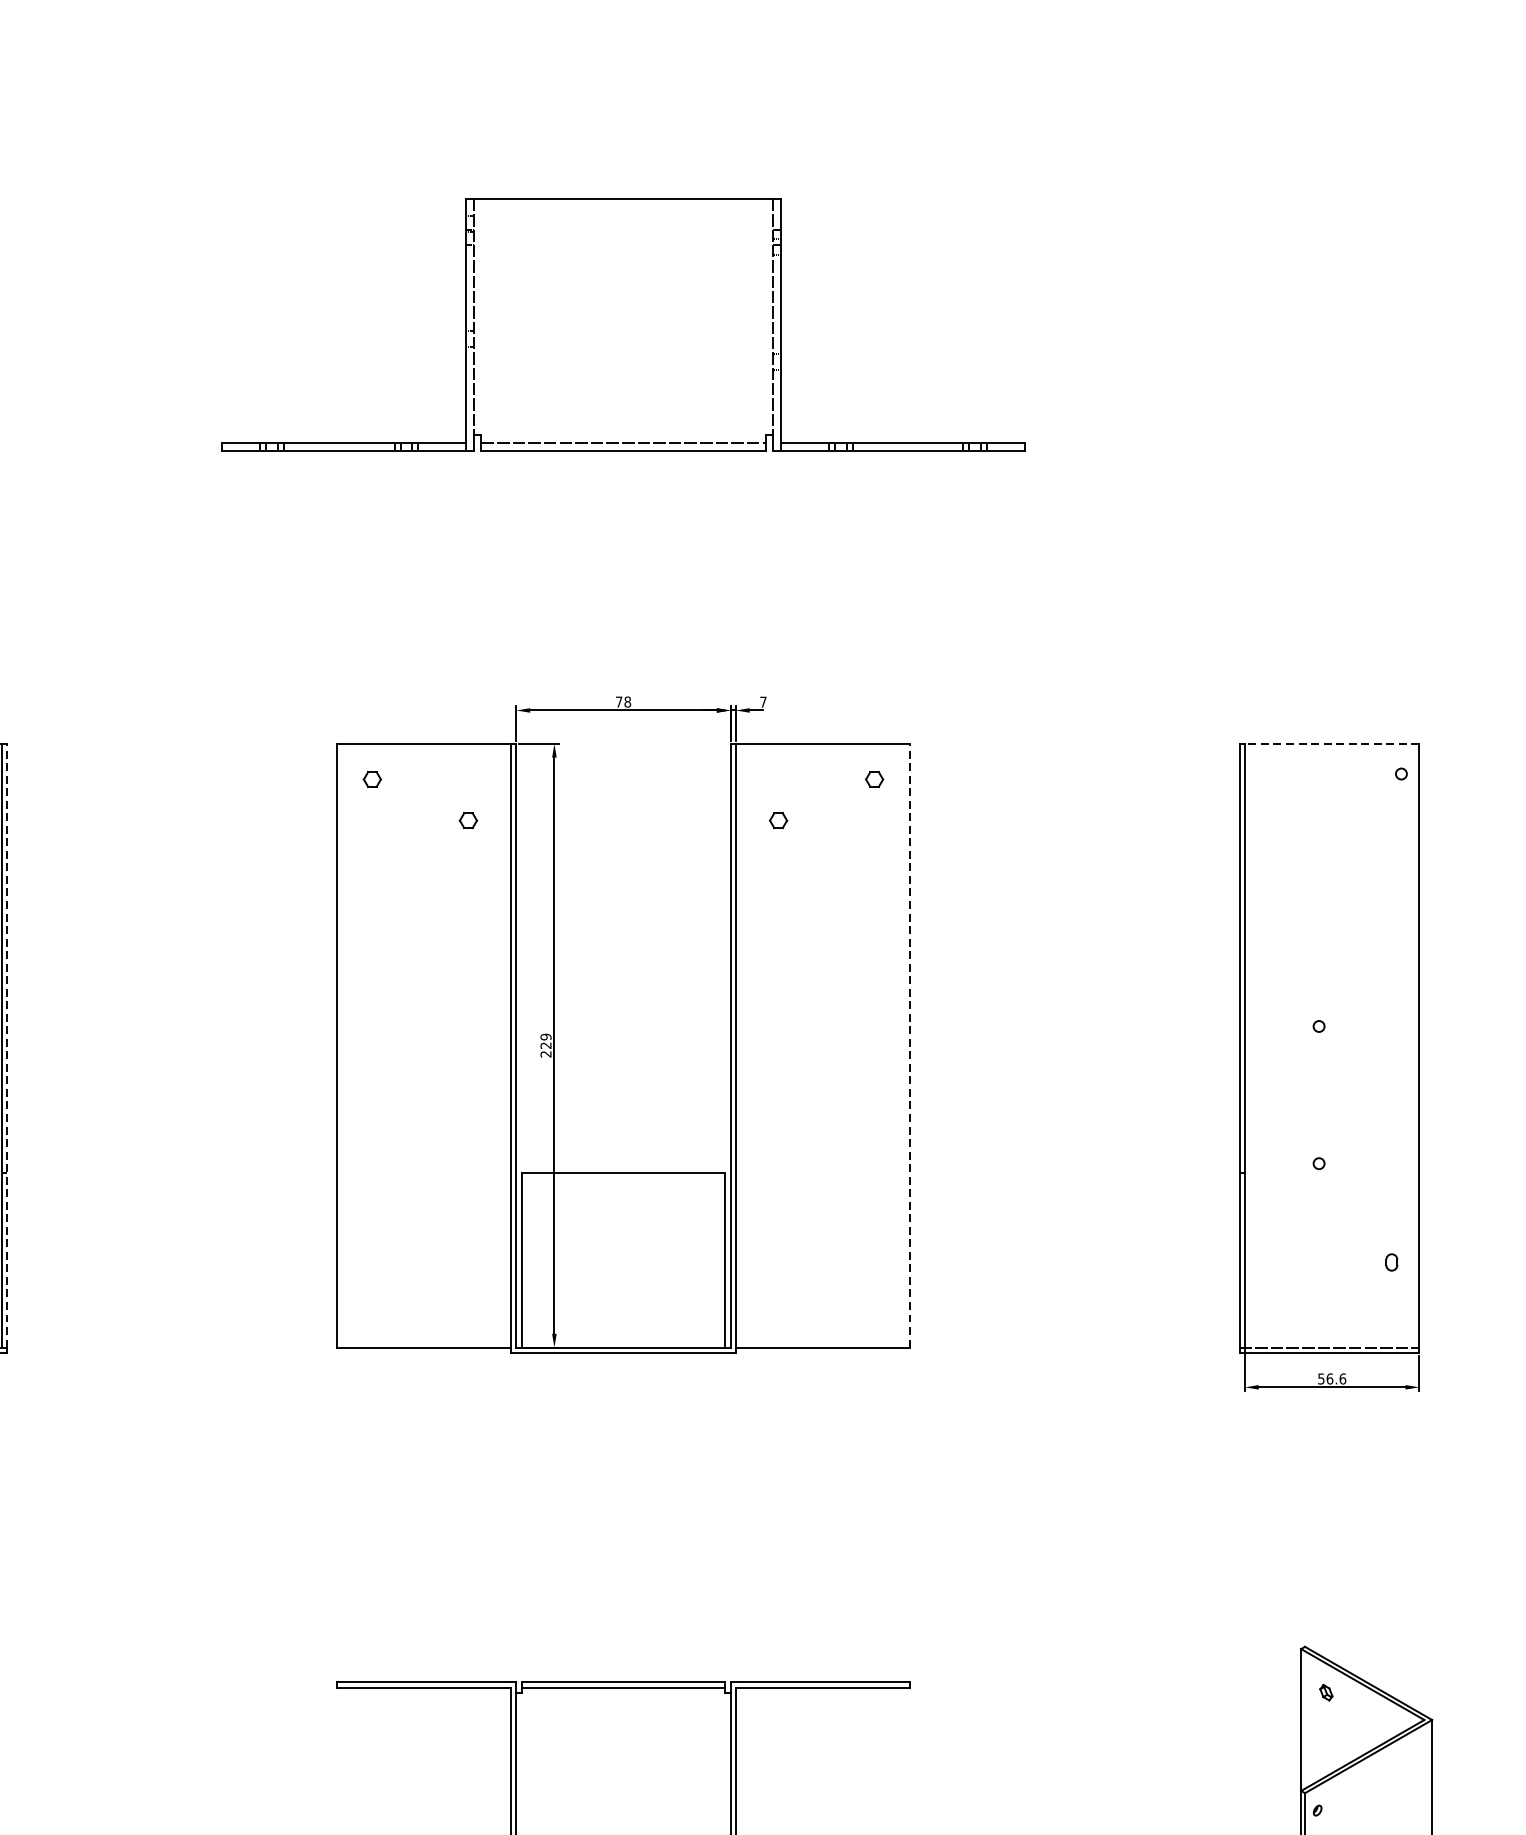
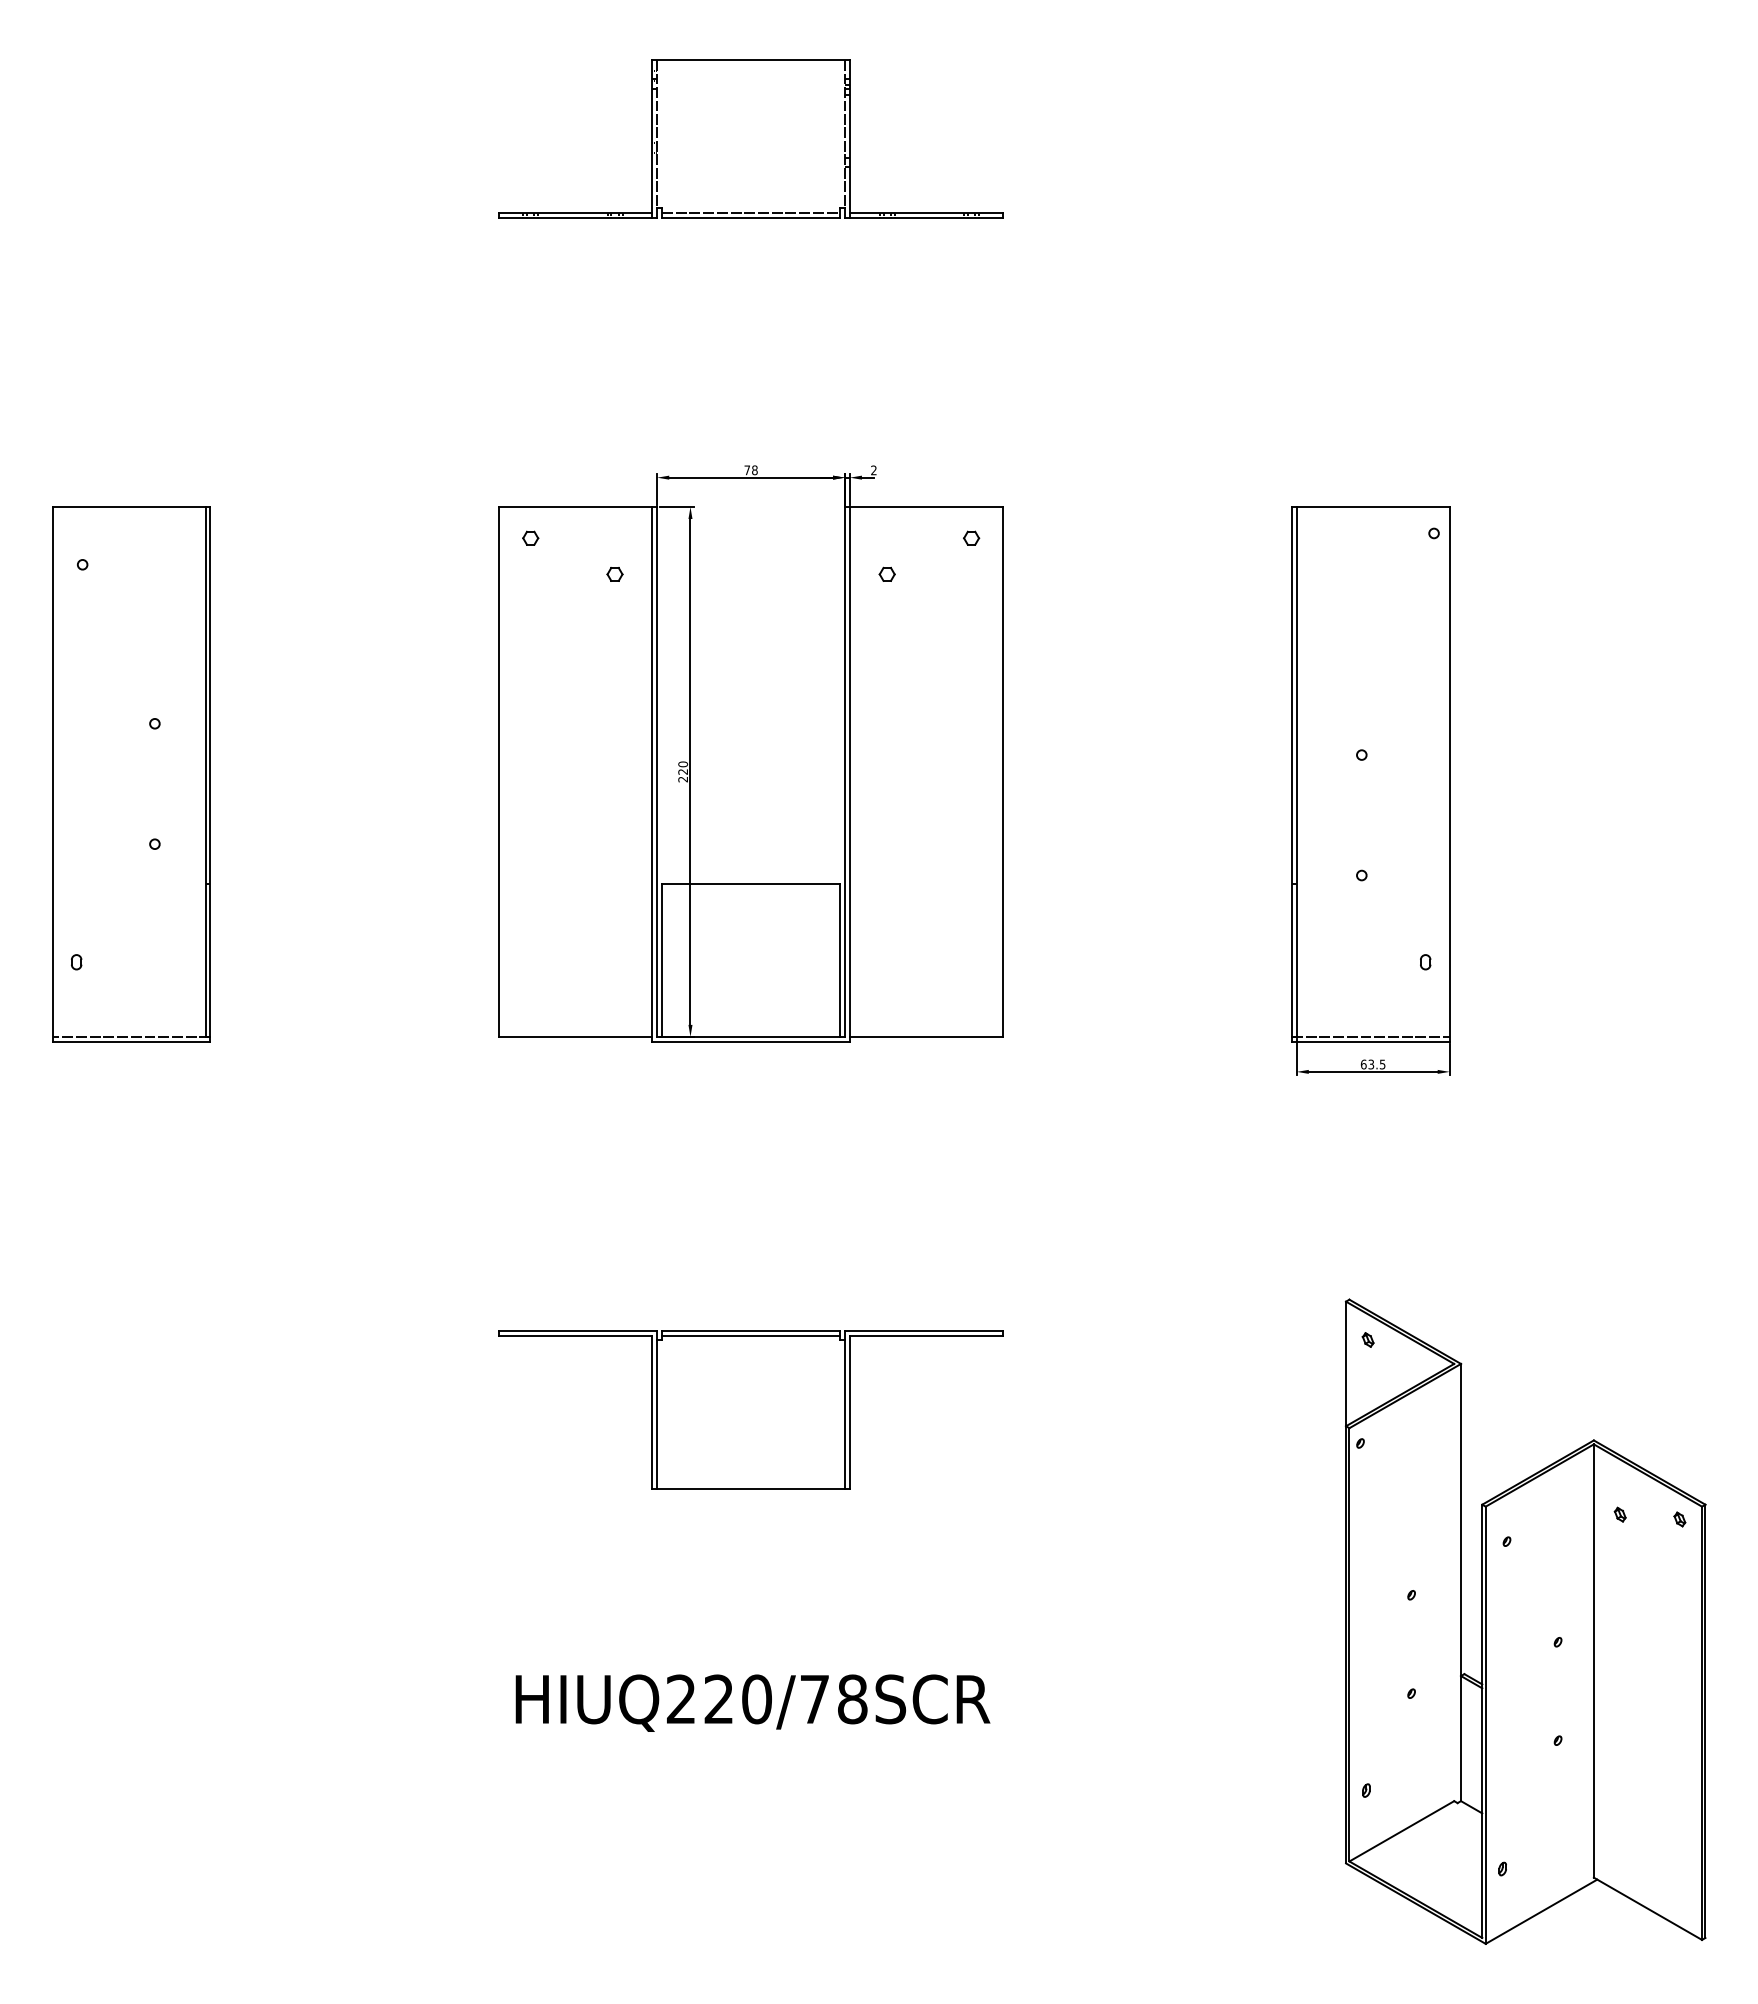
part: (622, 324) -> (750, 138), size x0.71
text: (762, 702) -> (873, 470), 7 -> 2
line: (1331, 743) -> (1372, 506), dashed -> solid
text: (546, 1037) -> (683, 764), 229 -> 220
line: (7, 1045) -> (210, 771), dashed -> solid
line: (909, 1045) -> (1002, 771), dashed -> solid
text: (1331, 1378) -> (1372, 1064), 56.6 -> 63.5

